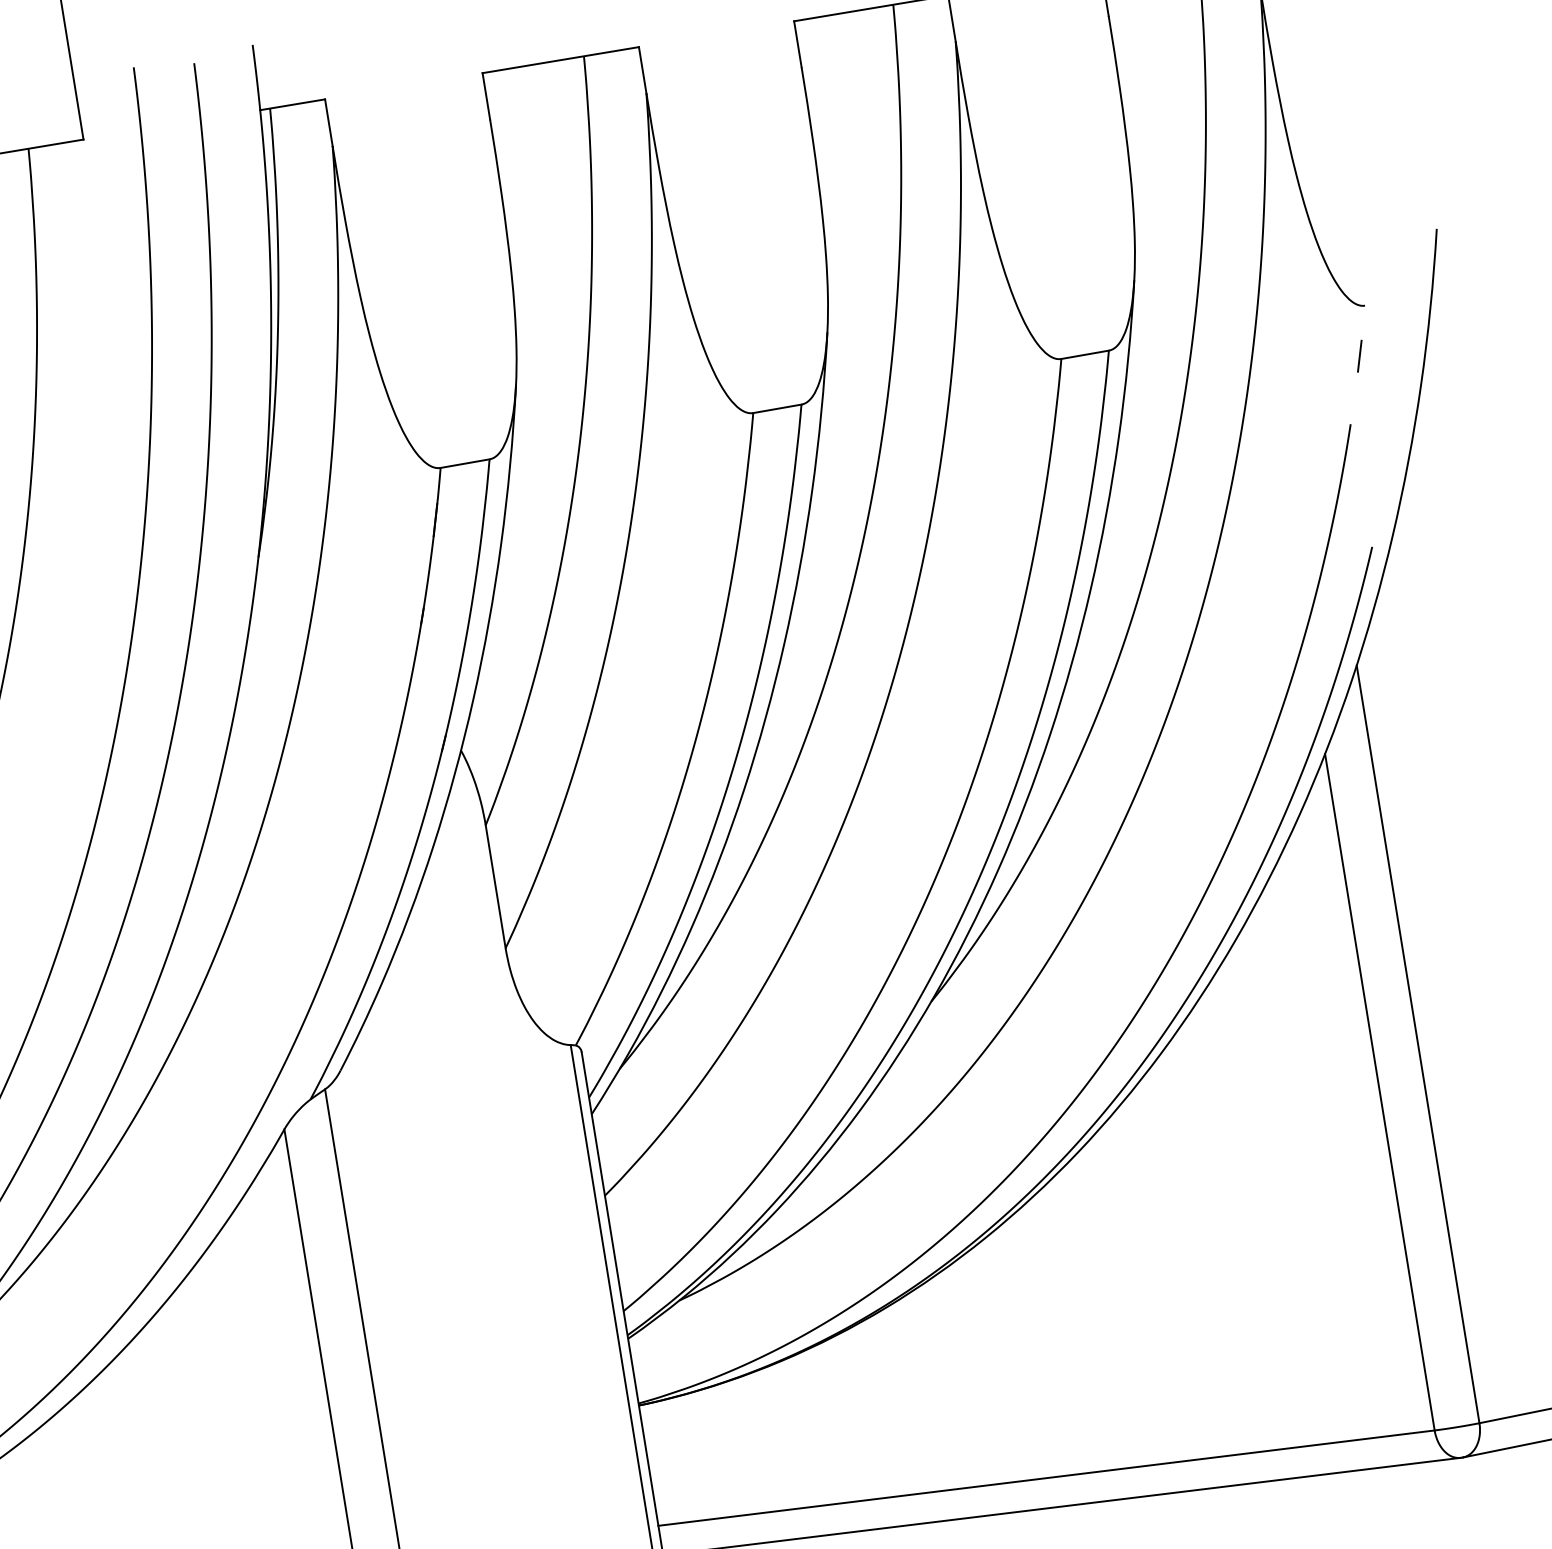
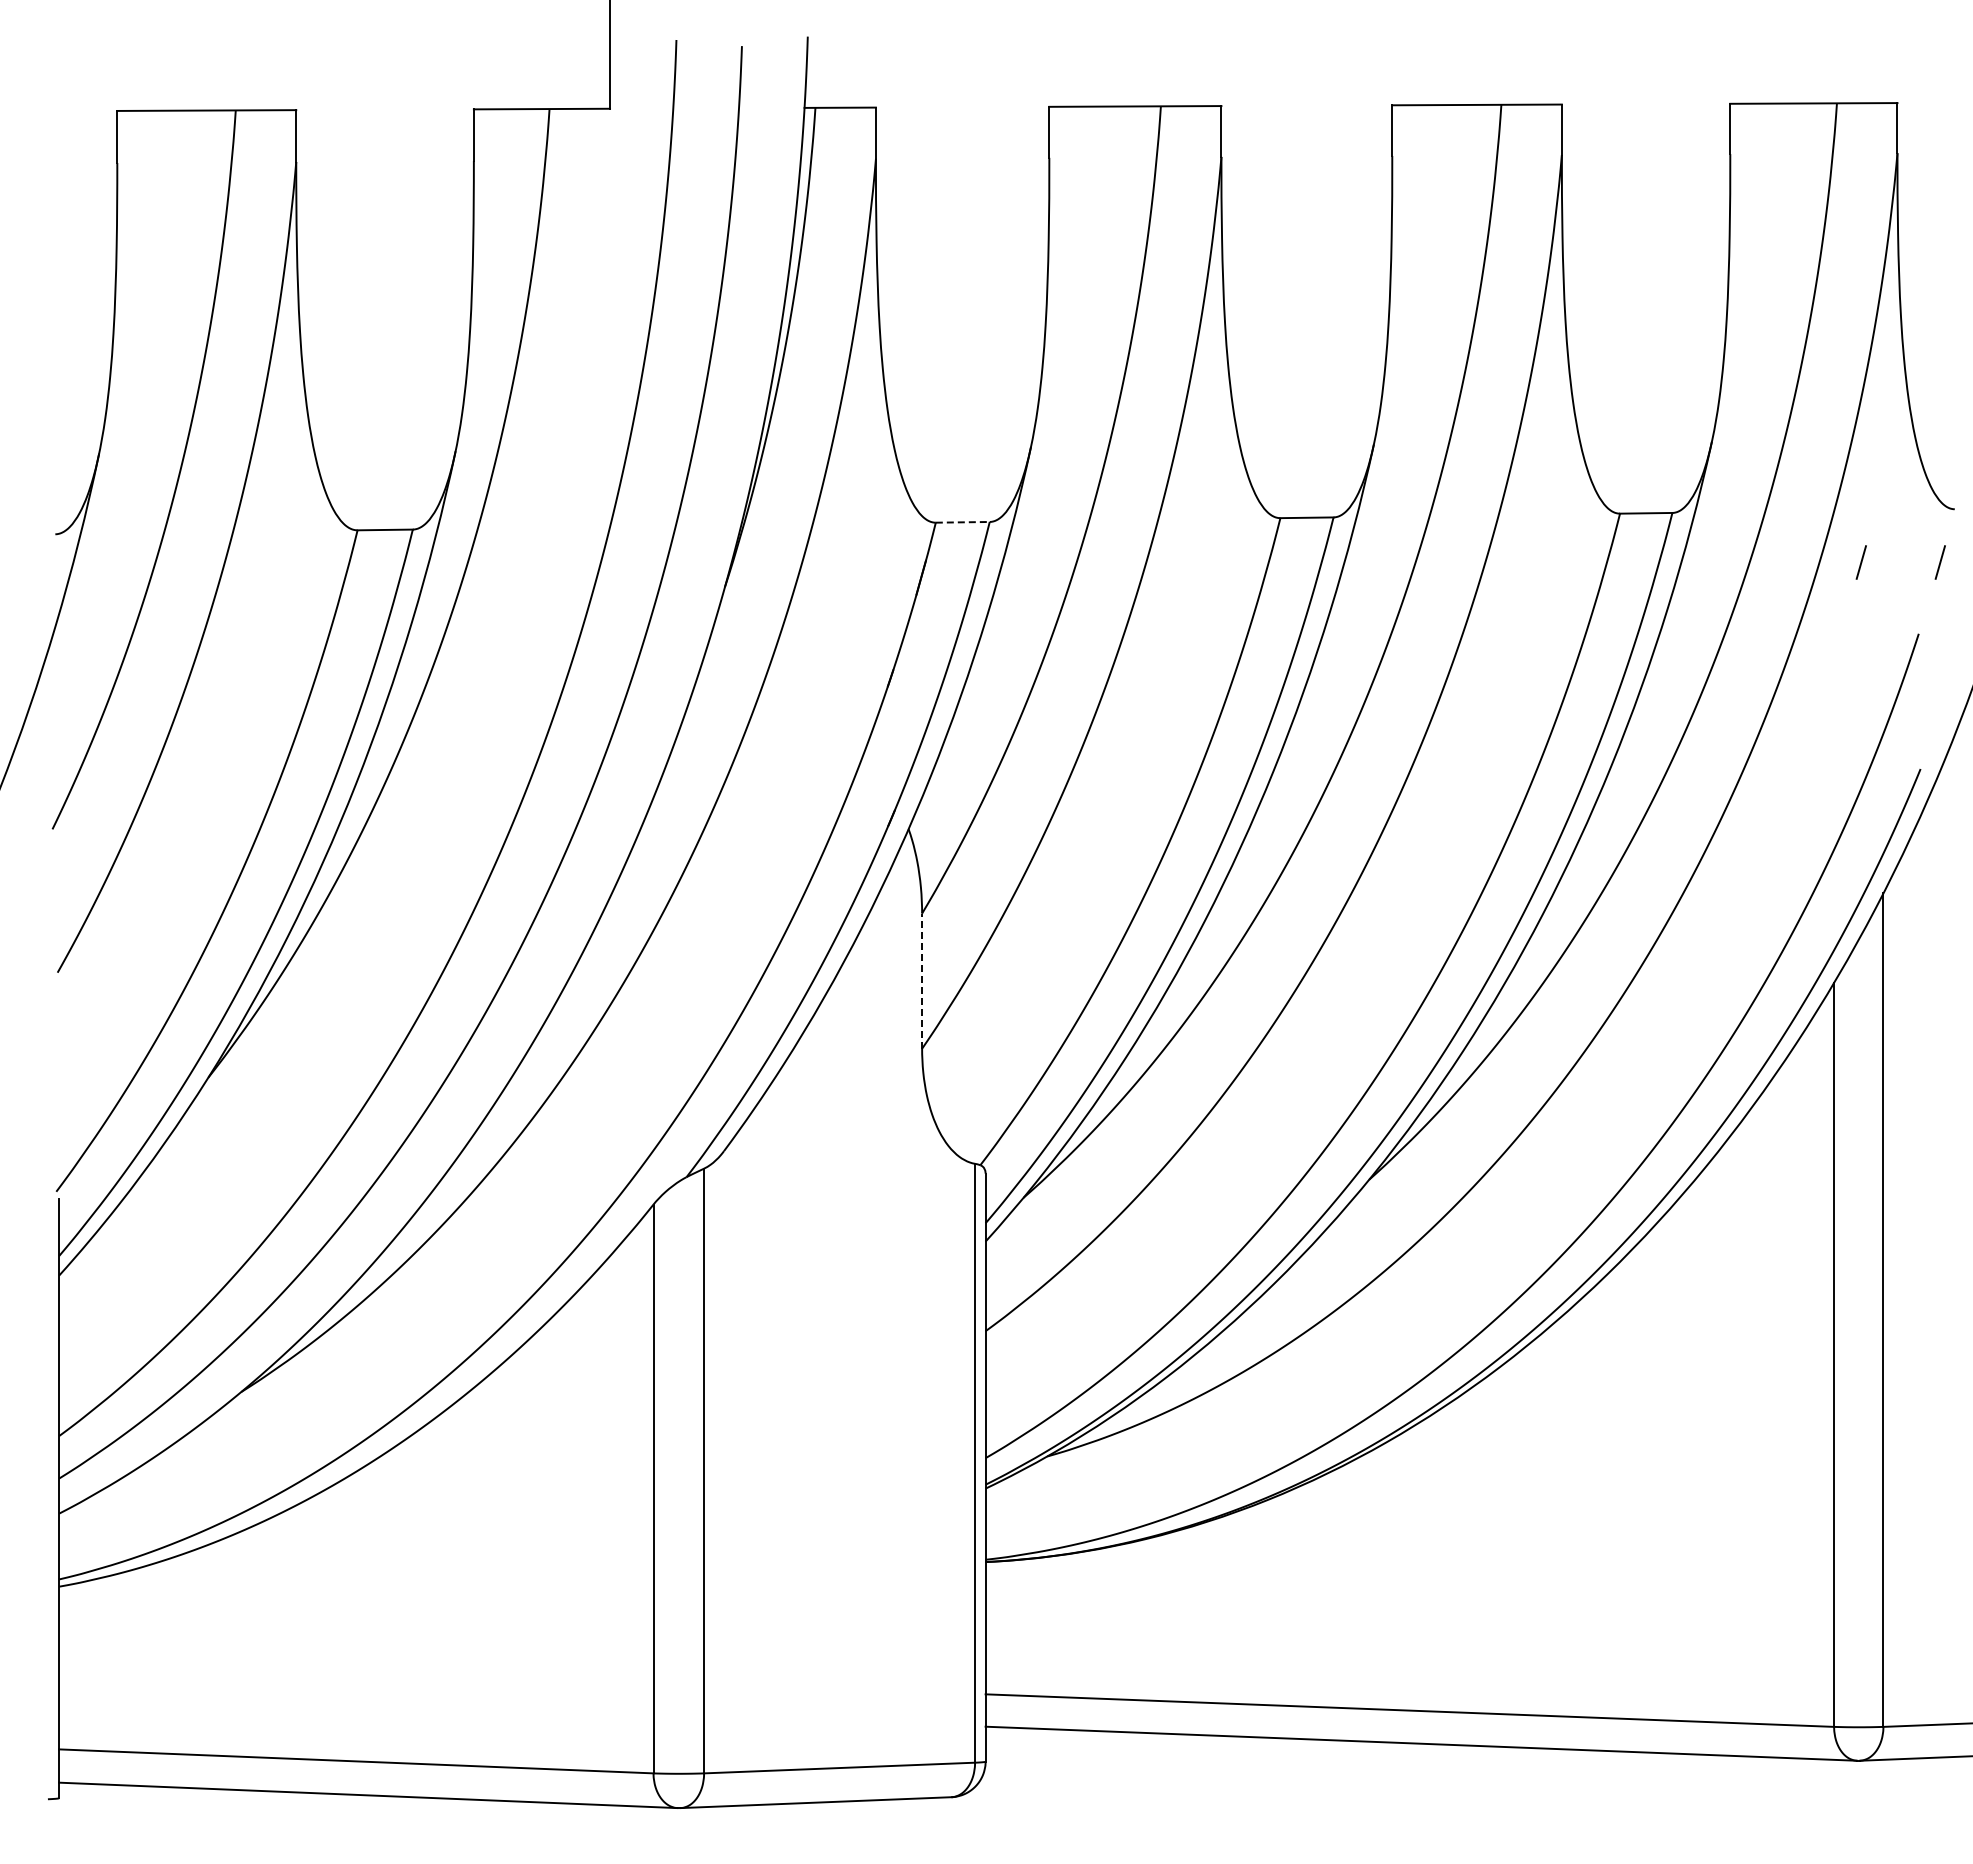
line: (1287, 367) -> (1860, 562), added
line: (464, 463) -> (962, 522), solid -> dashed
line: (496, 887) -> (922, 981), solid -> dashed

